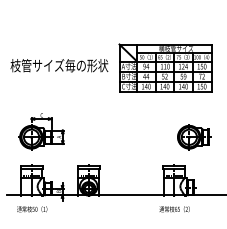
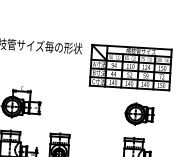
part: (165, 67) -> (130, 67), moved
part: (194, 137) -> (140, 114), moved

